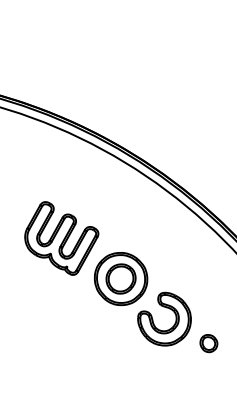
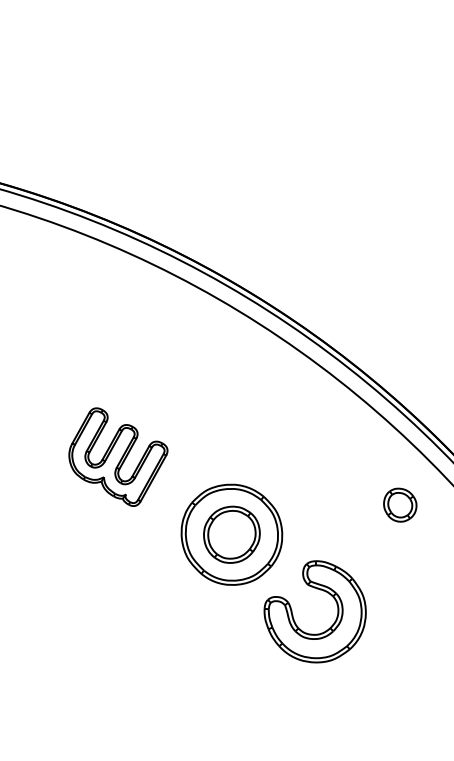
part: (61, 238) -> (117, 457), size x0.7
part: (208, 343) -> (399, 505), moved

